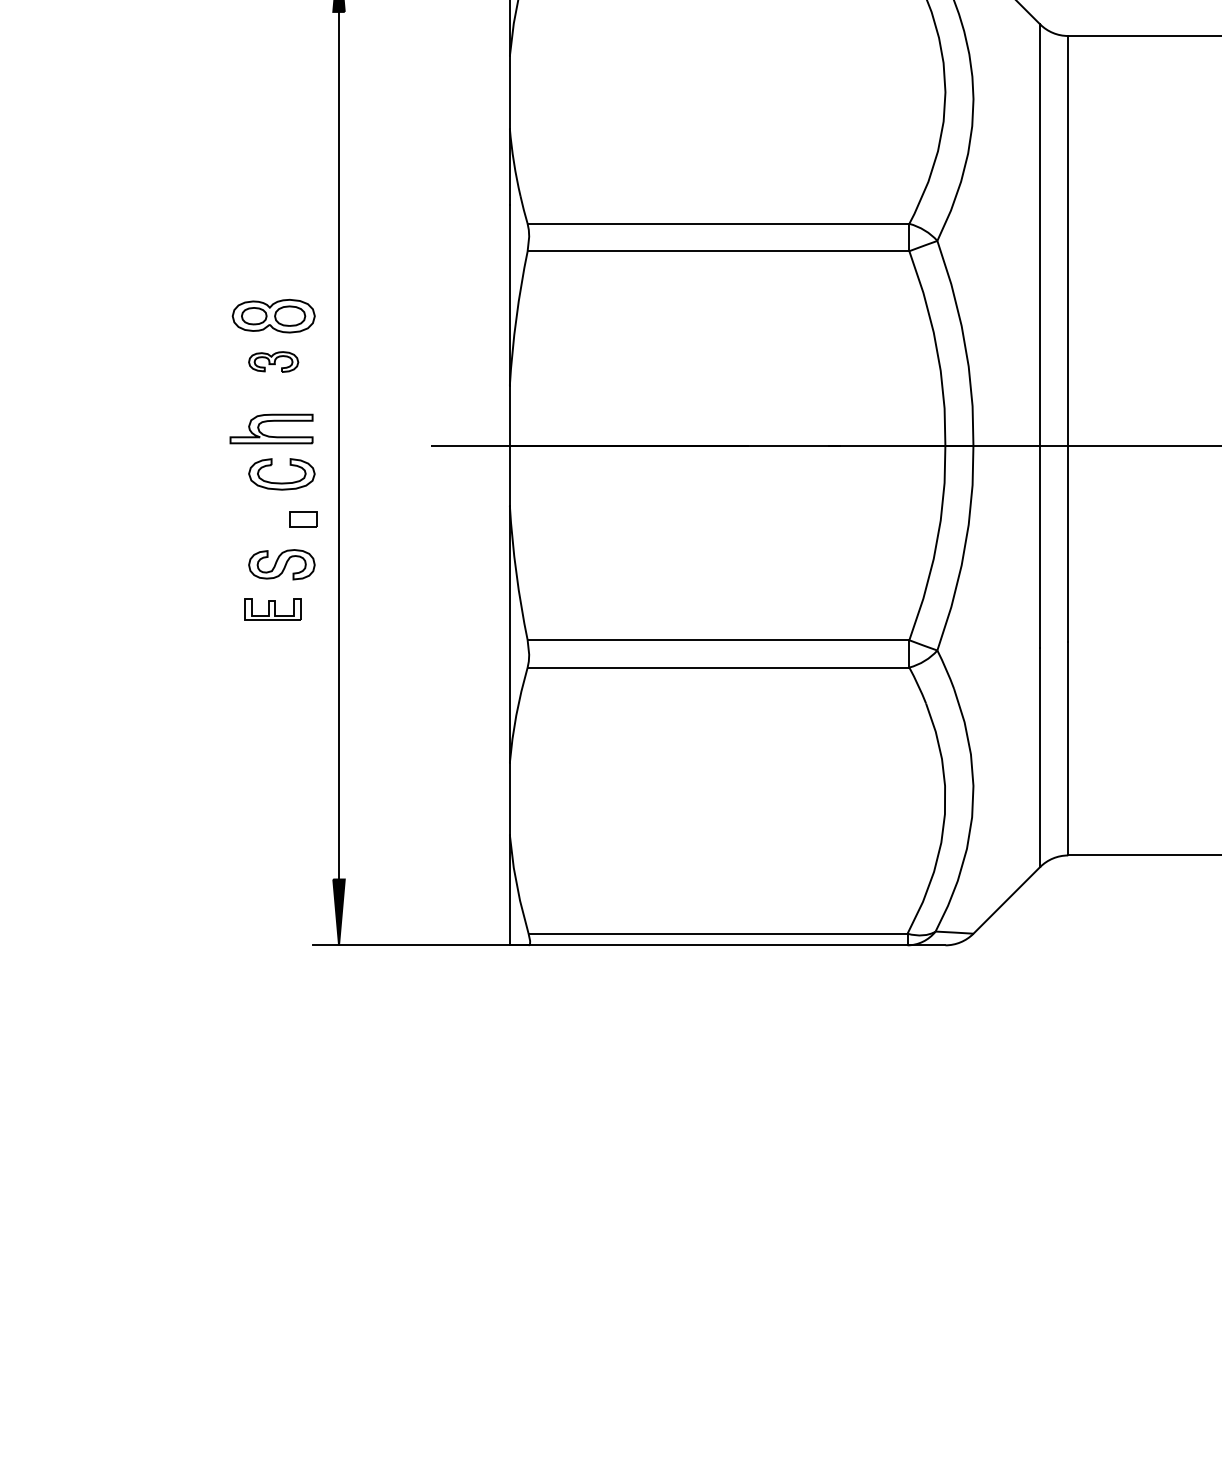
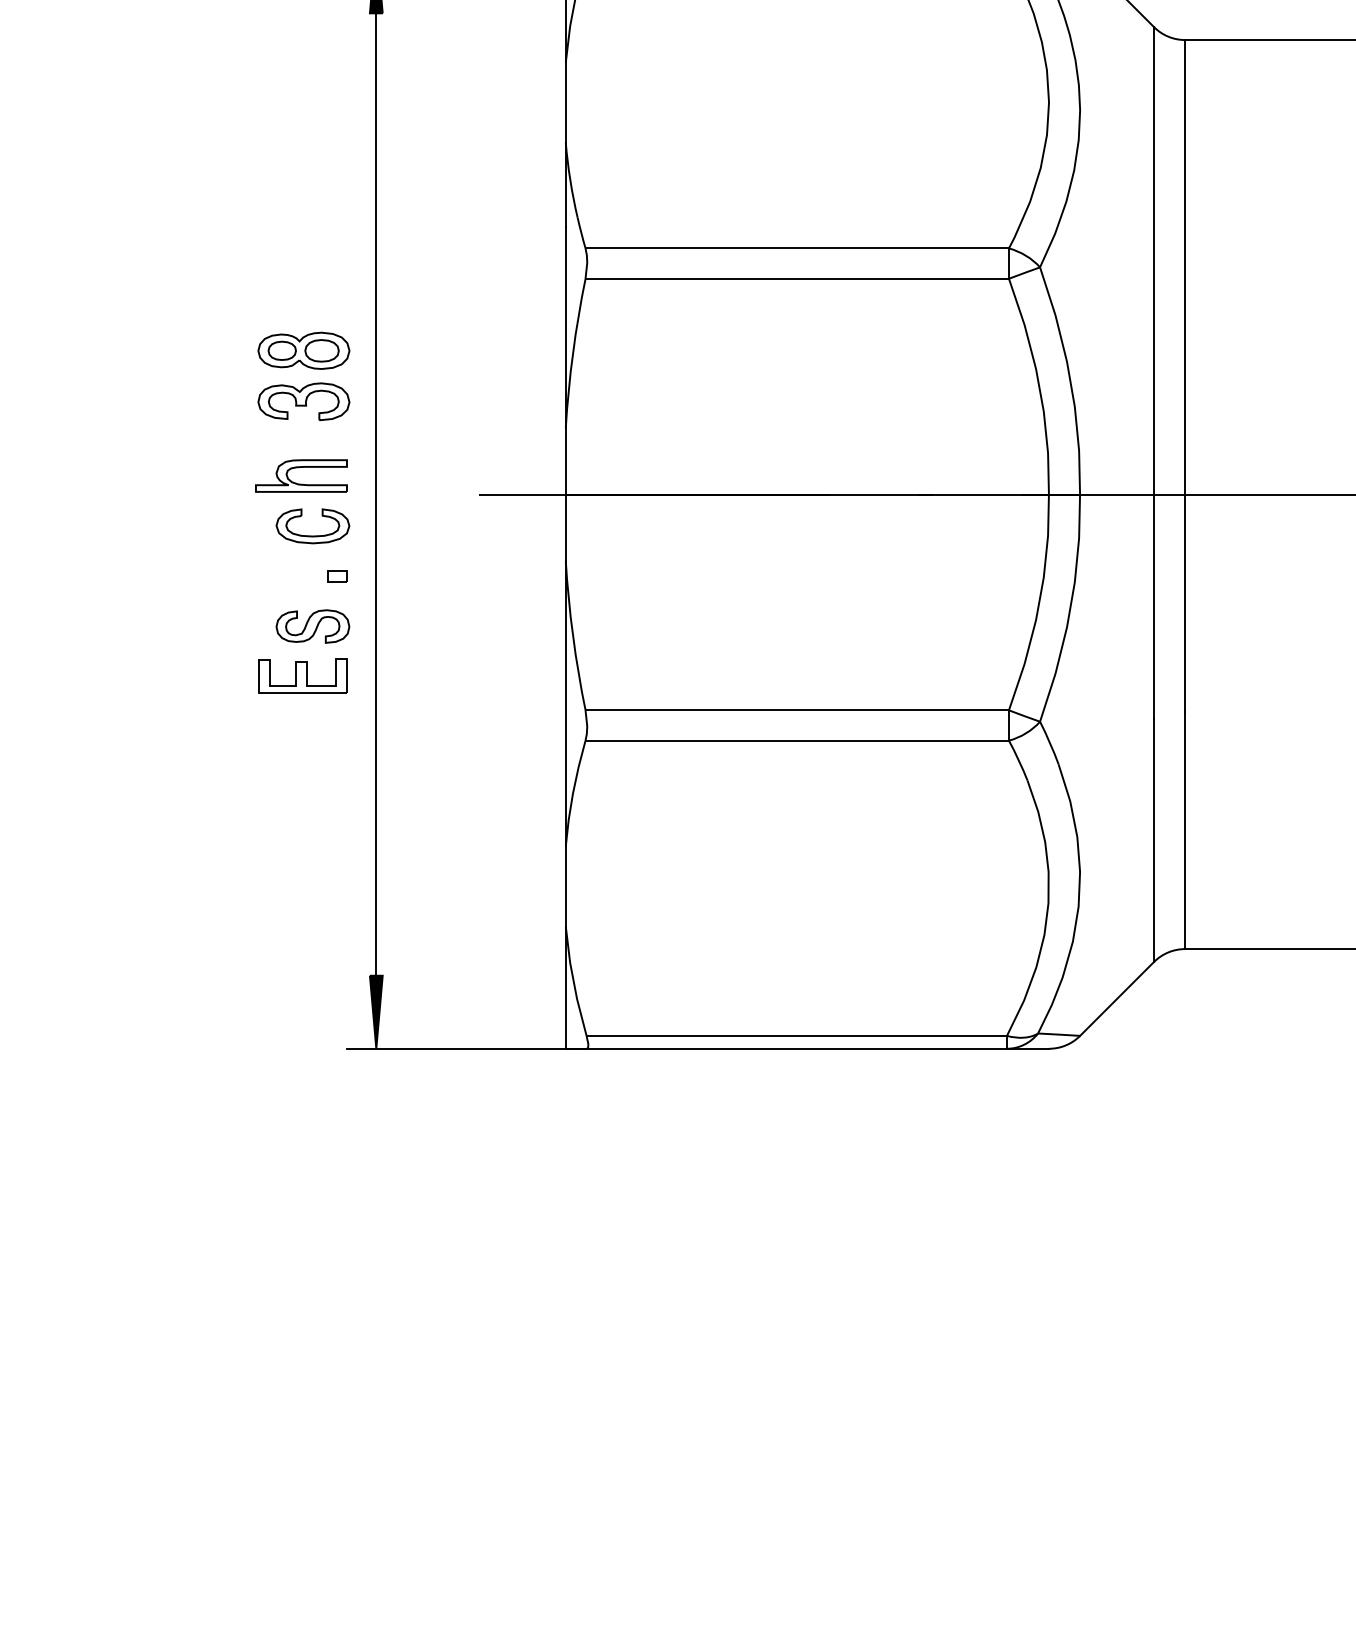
part: (273, 361) -> (303, 401), size x1.67
part: (304, 519) -> (337, 576), size x0.62
part: (272, 609) -> (302, 676), size x1.43

